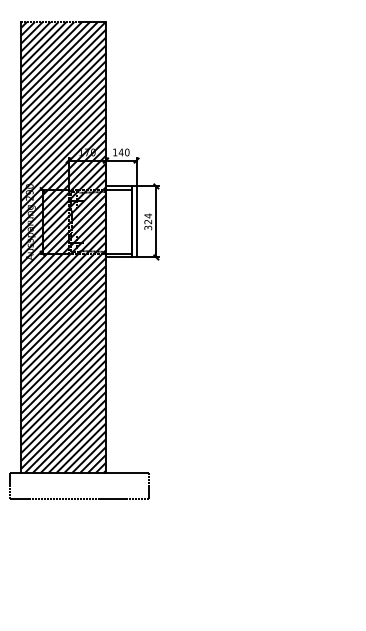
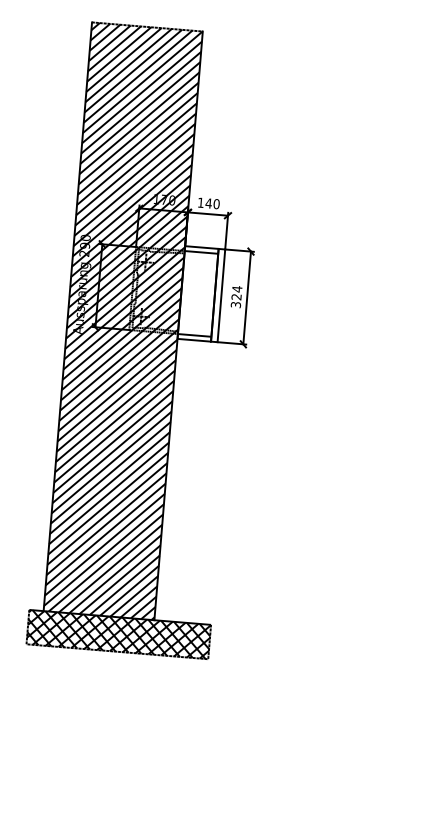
hatch: (79, 485) -> (118, 633), added

